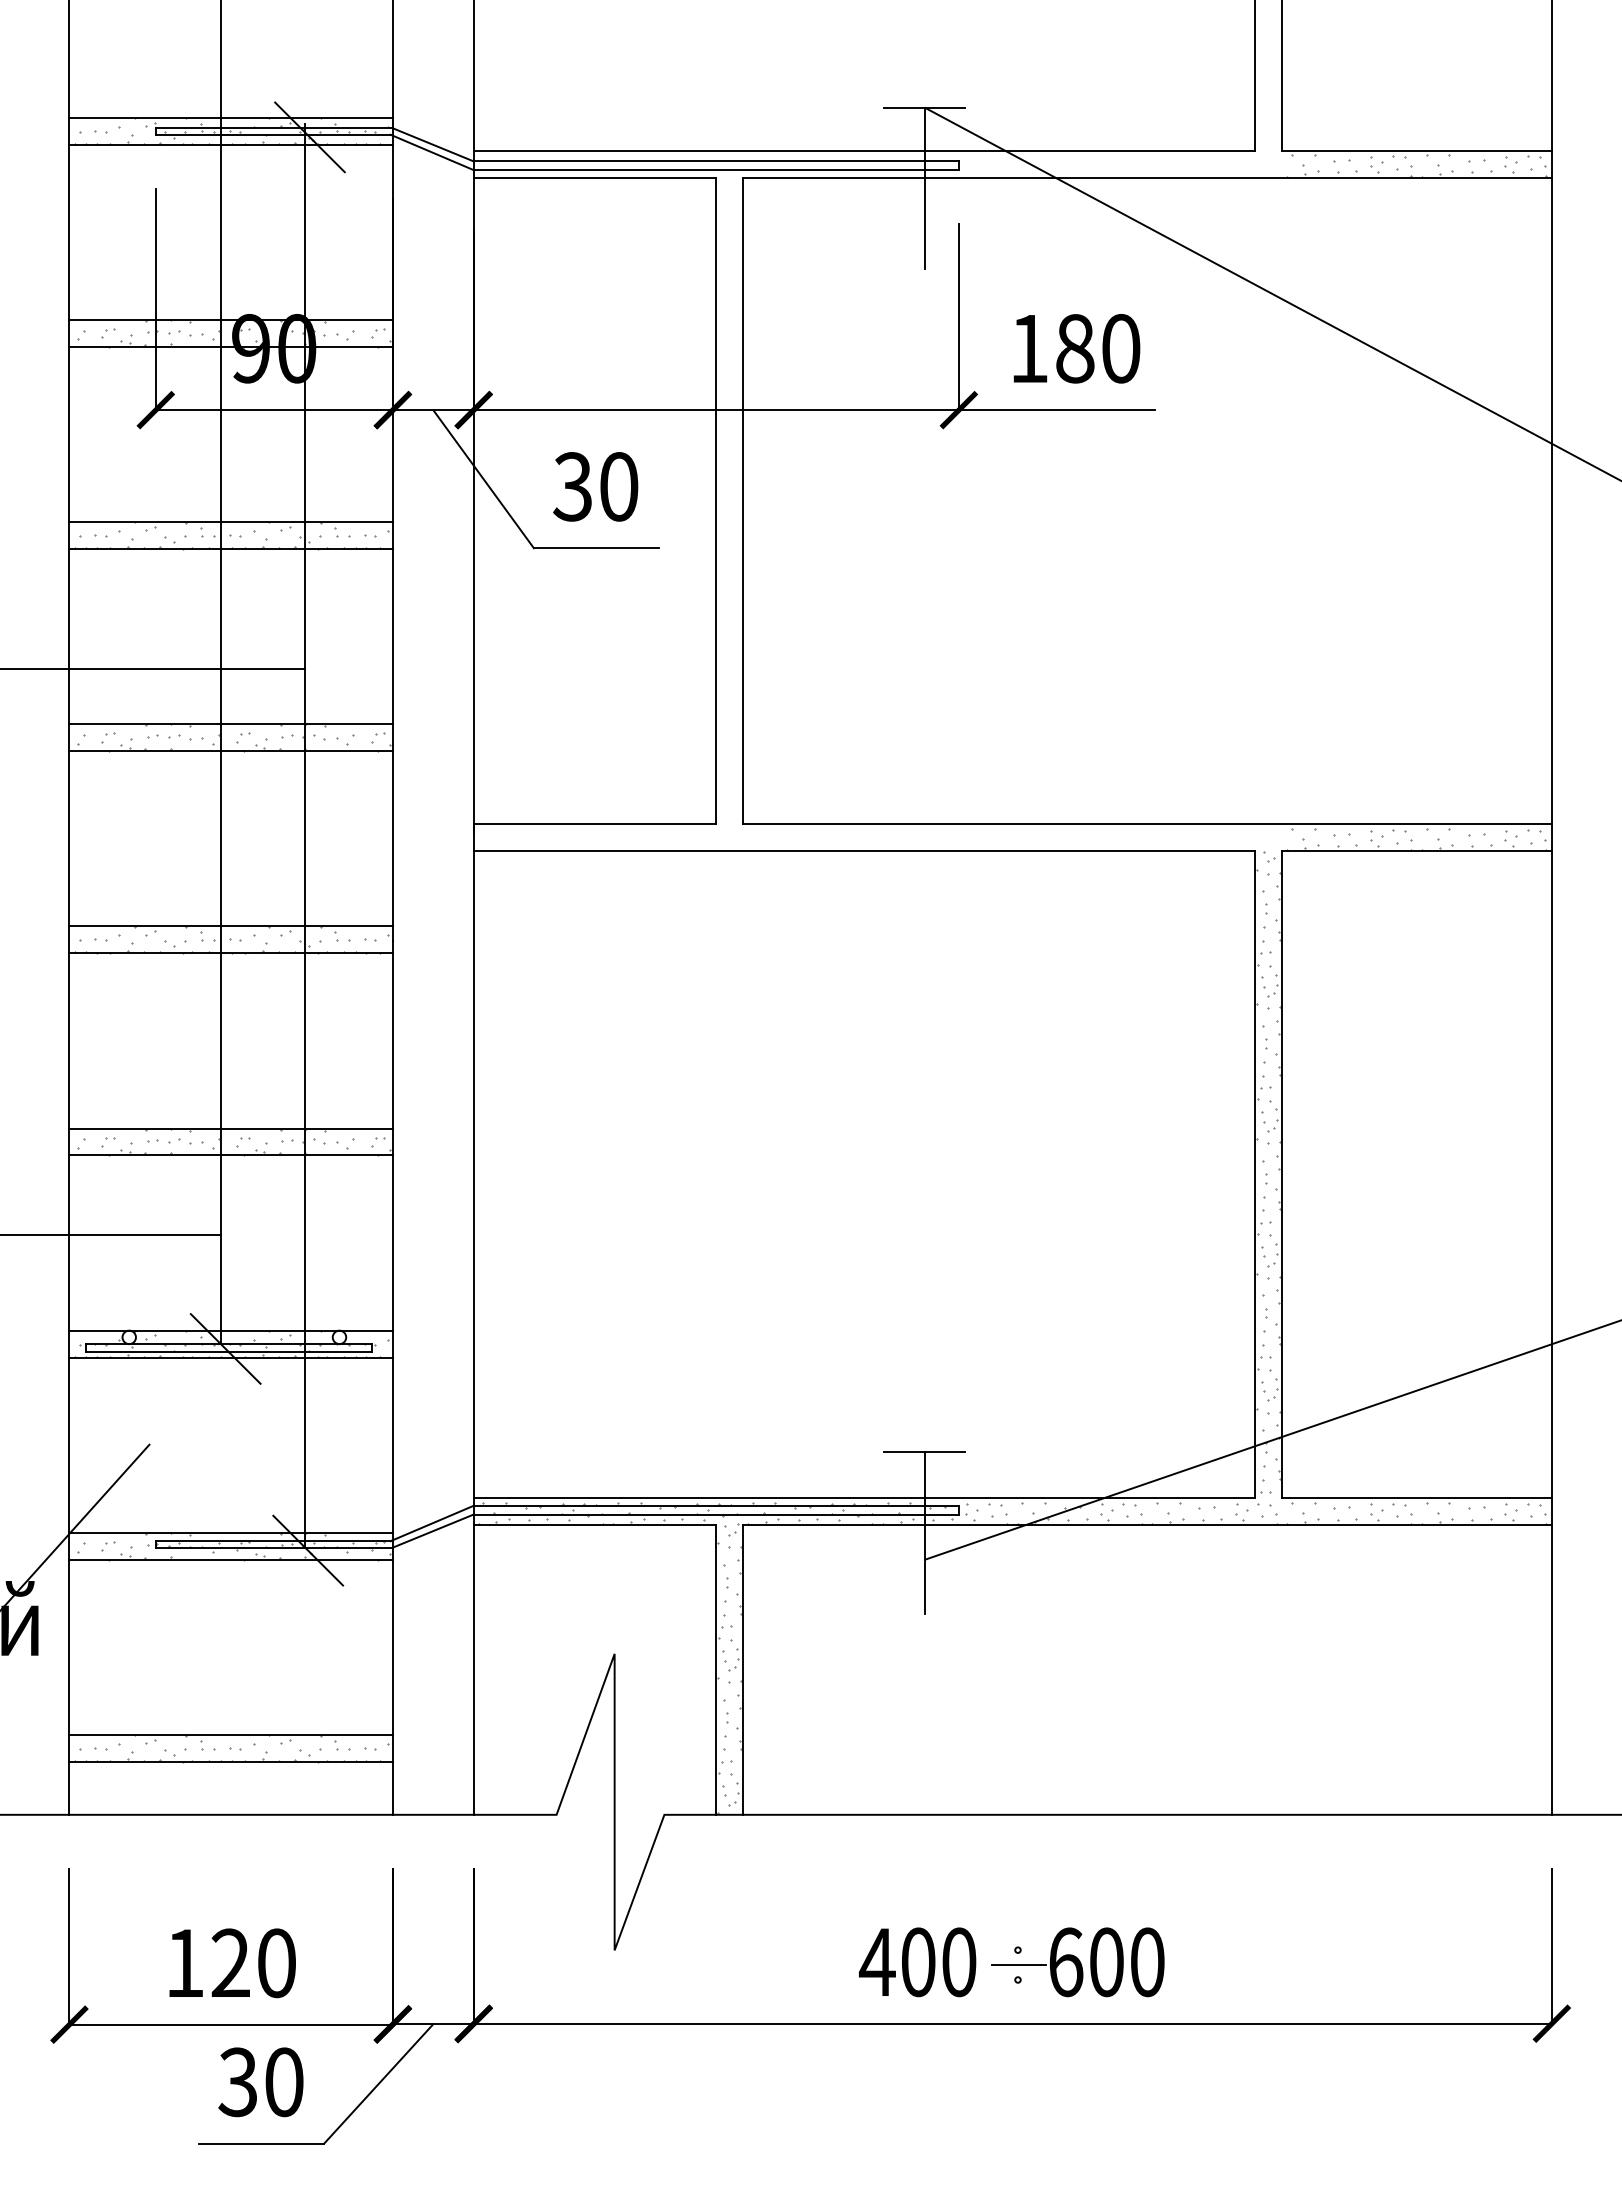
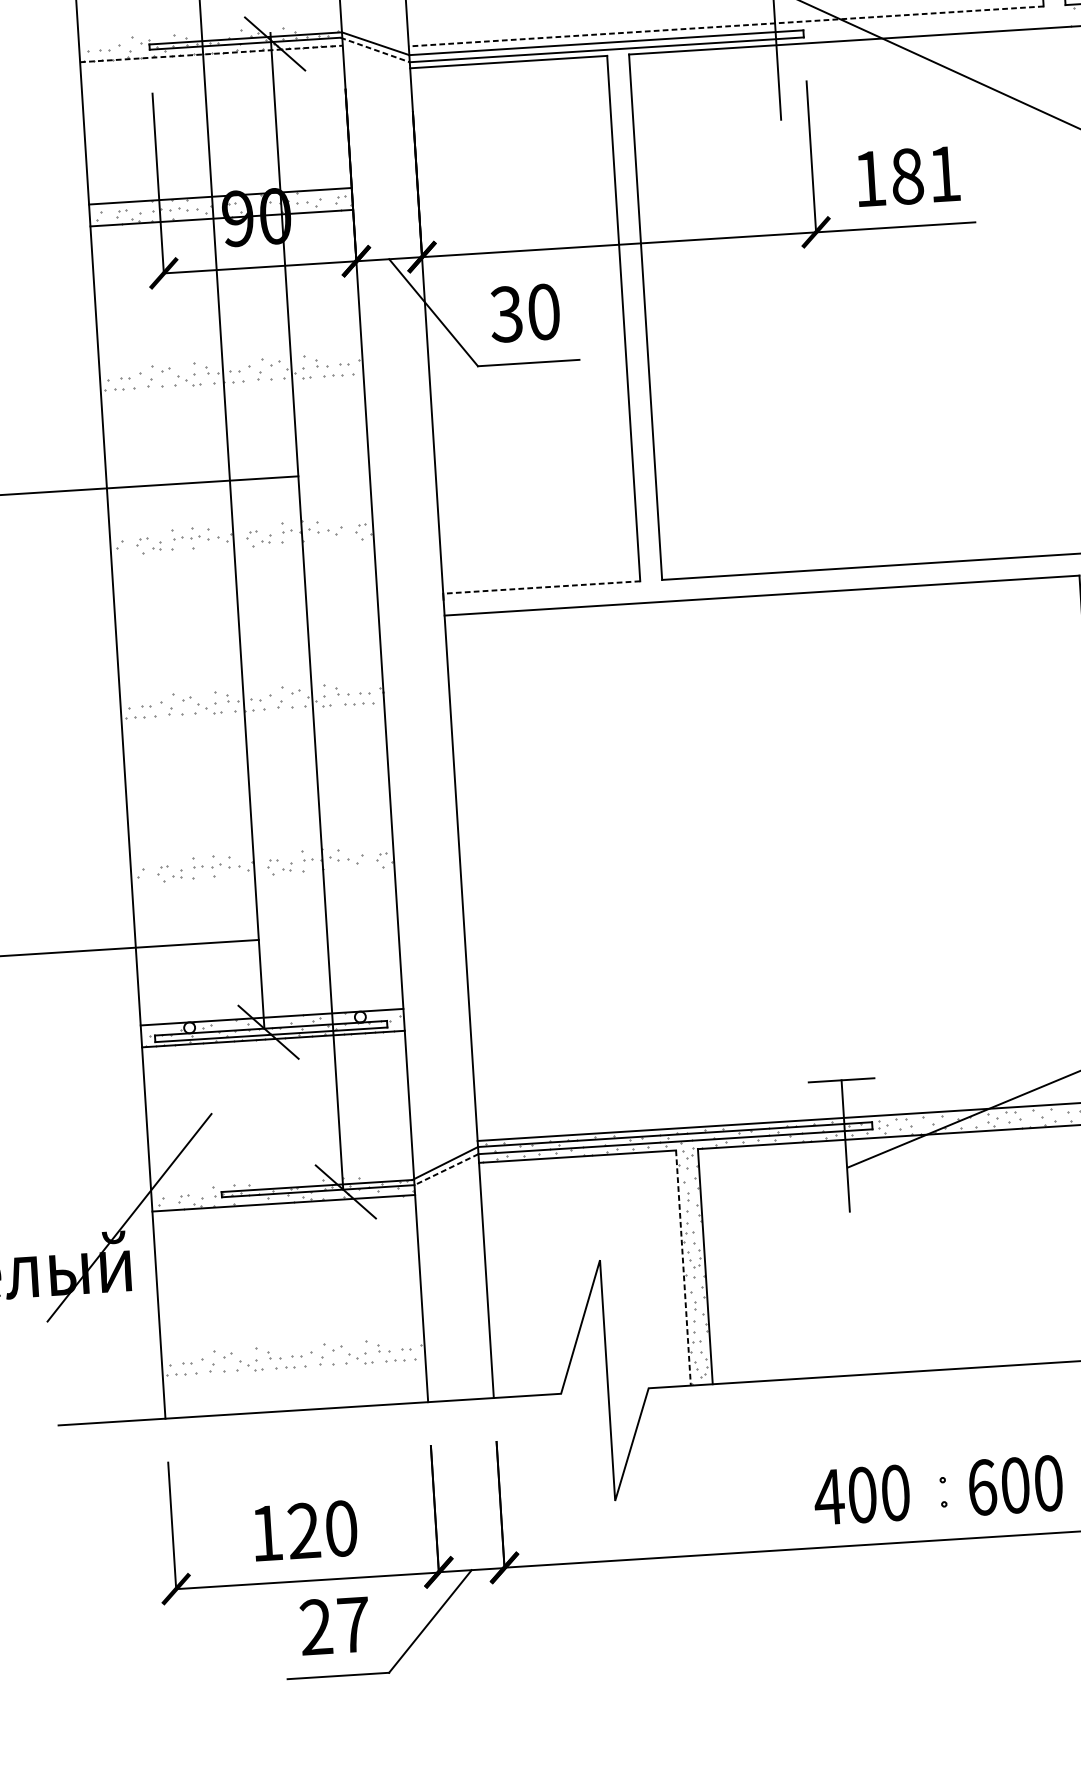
line: (230, 117) -> (209, 31), removed
line: (231, 144) -> (211, 53), solid -> dashed
line: (864, 150) -> (726, 26), solid -> dashed
line: (432, 152) -> (375, 50), solid -> dashed
text: (1121, 348) -> (945, 173), 180 -> 181
line: (230, 522) -> (230, 360), removed
line: (230, 549) -> (231, 382), removed
line: (230, 724) -> (240, 524), removed
line: (230, 751) -> (241, 546), removed
line: (594, 824) -> (541, 587), solid -> dashed
line: (230, 926) -> (250, 688), removed
line: (230, 953) -> (252, 710), removed
line: (230, 1128) -> (261, 853), removed
line: (230, 1155) -> (262, 874), removed
line: (433, 1531) -> (446, 1169), solid -> dashed
line: (230, 1532) -> (281, 1181), removed
line: (716, 1670) -> (683, 1268), solid -> dashed
line: (230, 1734) -> (292, 1345), removed
line: (230, 1761) -> (293, 1367), removed
line: (1019, 1965) -> (944, 1492), removed
text: (260, 2082) -> (334, 1626), 30 -> 27

